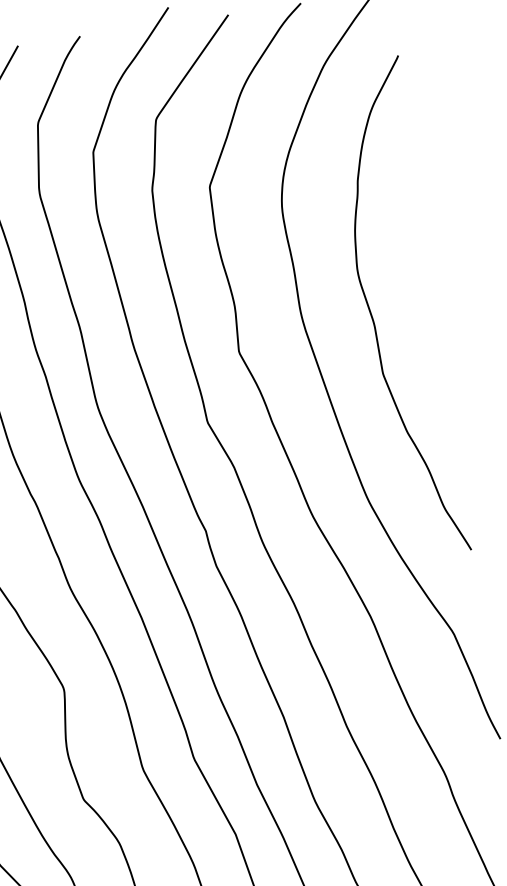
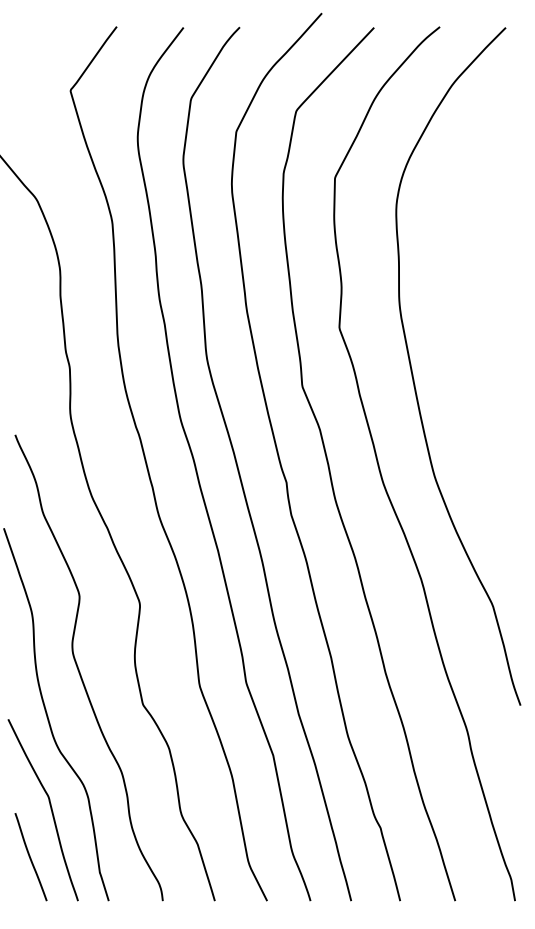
curve: (374, 319) -> (463, 316), removed

